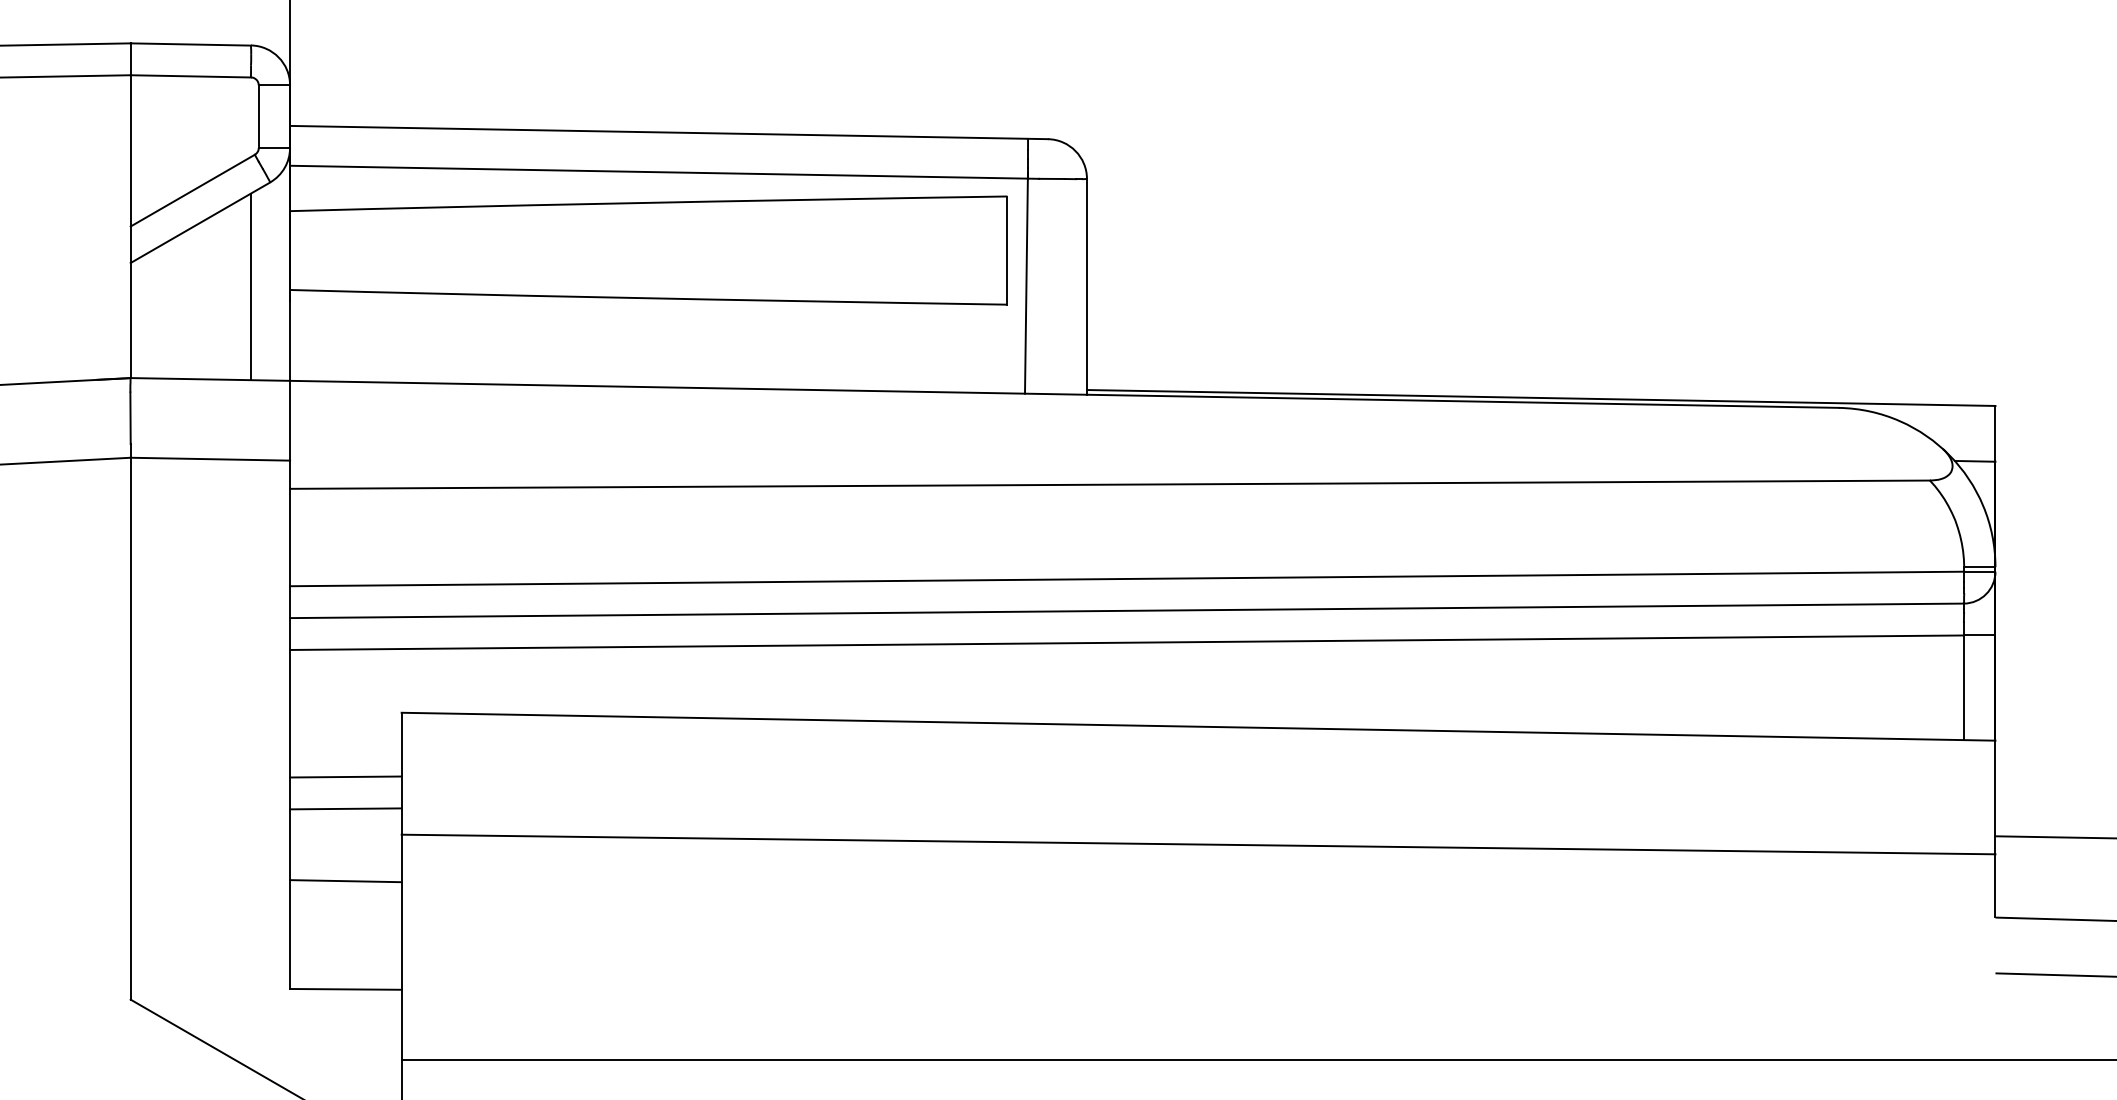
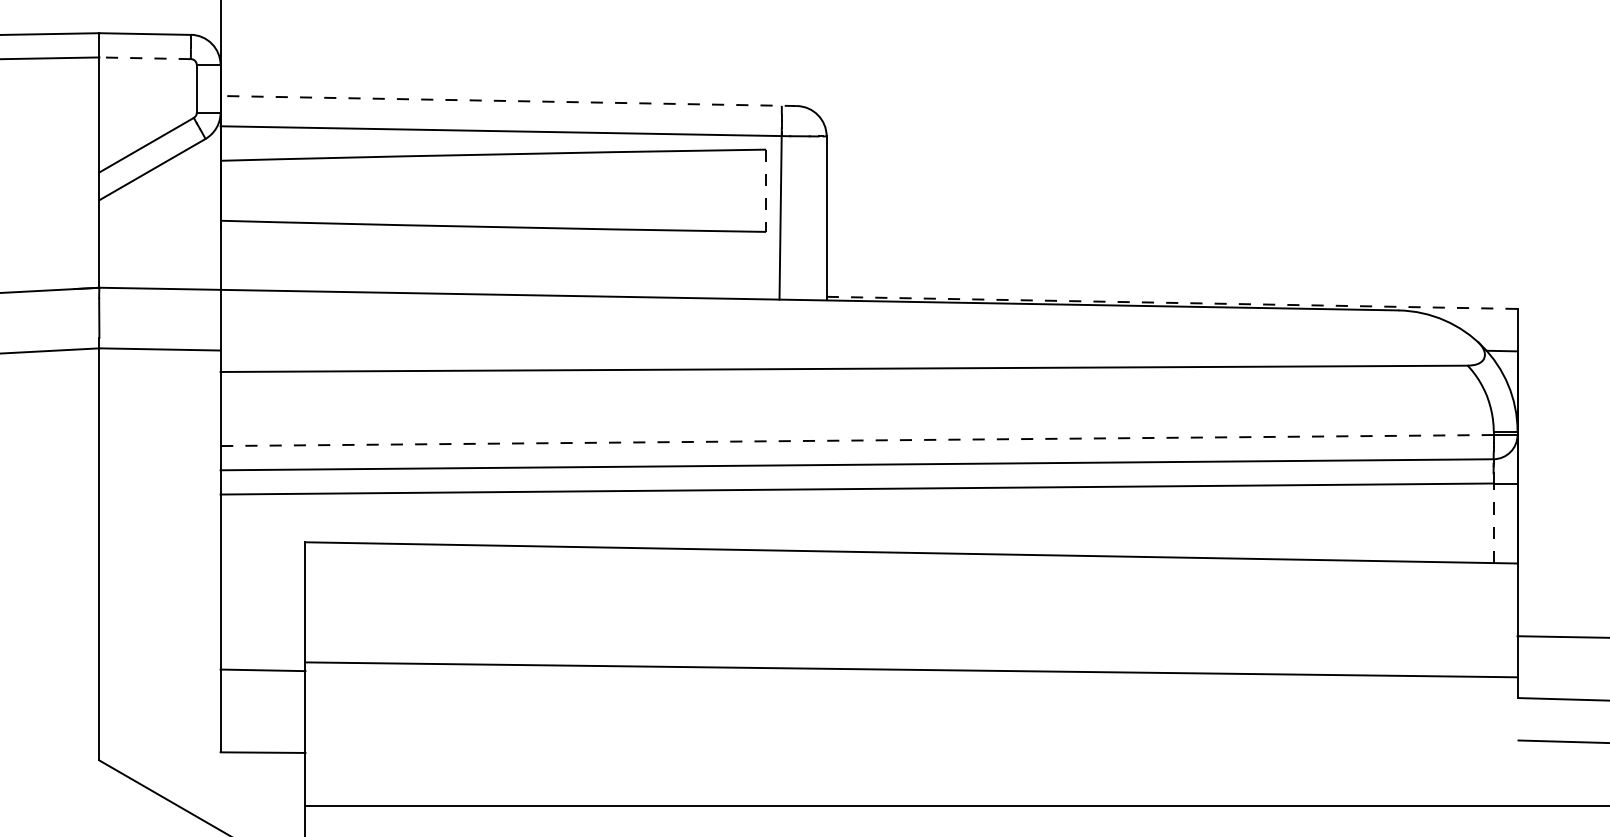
line: (190, 76) -> (144, 58), solid -> dashed
line: (668, 132) -> (508, 100), solid -> dashed
line: (1007, 251) -> (766, 191), solid -> dashed
line: (250, 286) -> (190, 218), removed
line: (1541, 398) -> (1172, 303), solid -> dashed
line: (1126, 578) -> (856, 440), solid -> dashed
line: (1963, 687) -> (1493, 523), solid -> dashed
line: (345, 776) -> (262, 590), removed
line: (345, 808) -> (262, 615), removed
line: (1198, 844) -> (911, 669), moved

